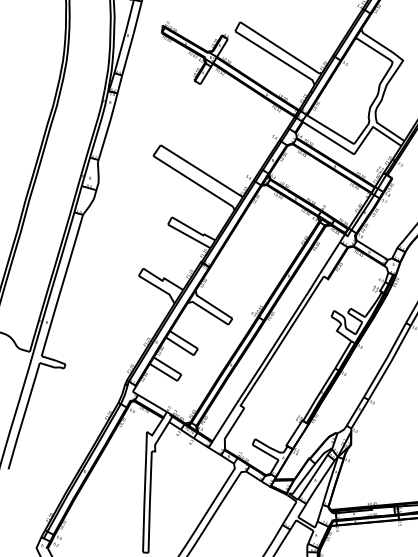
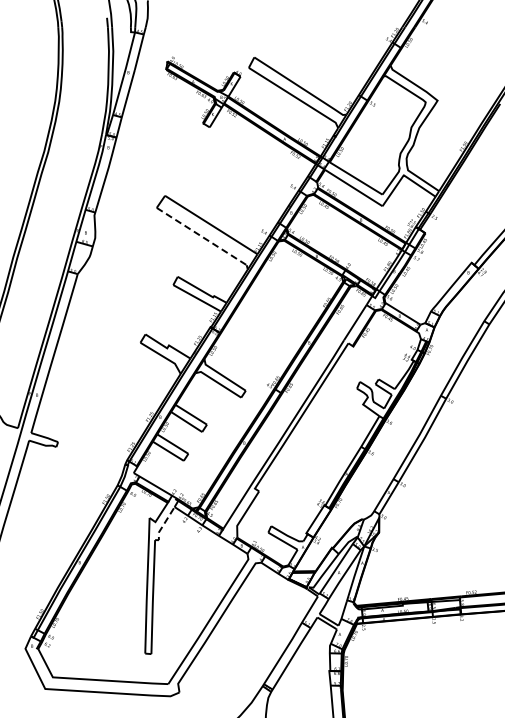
line: (193, 181) -> (202, 236), solid -> dashed
line: (159, 438) -> (163, 525), solid -> dashed

